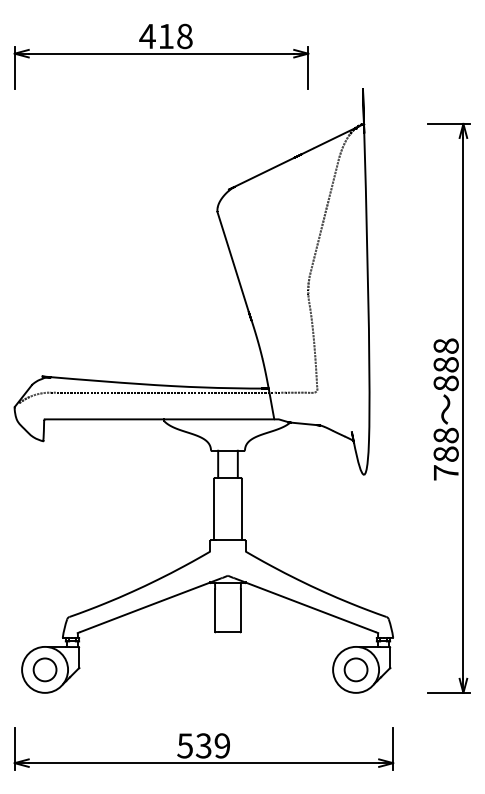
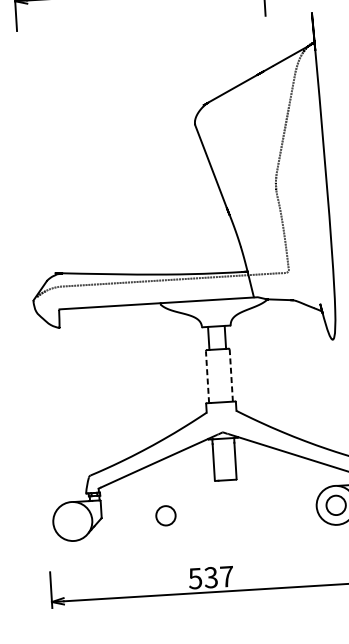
line: (213, 509) -> (207, 376), solid -> dashed
line: (242, 509) -> (231, 375), solid -> dashed
circle: (44, 669) -> (165, 515), moved
text: (222, 745) -> (226, 576), 539 -> 537

